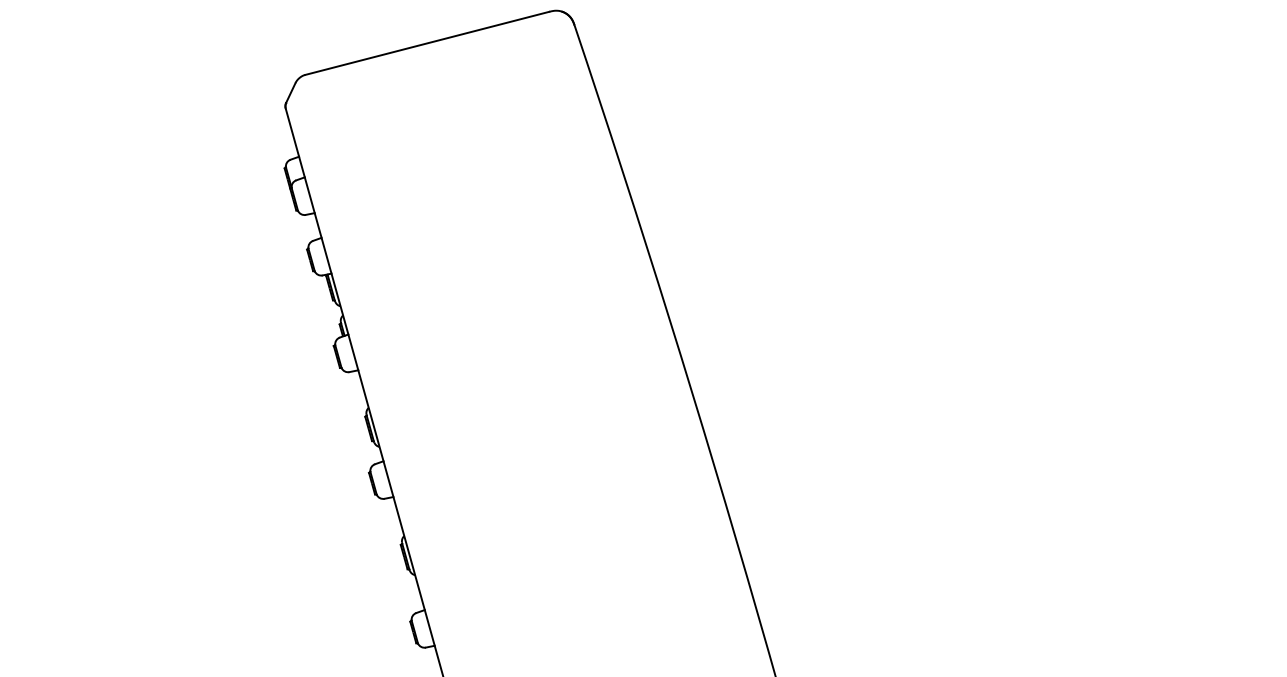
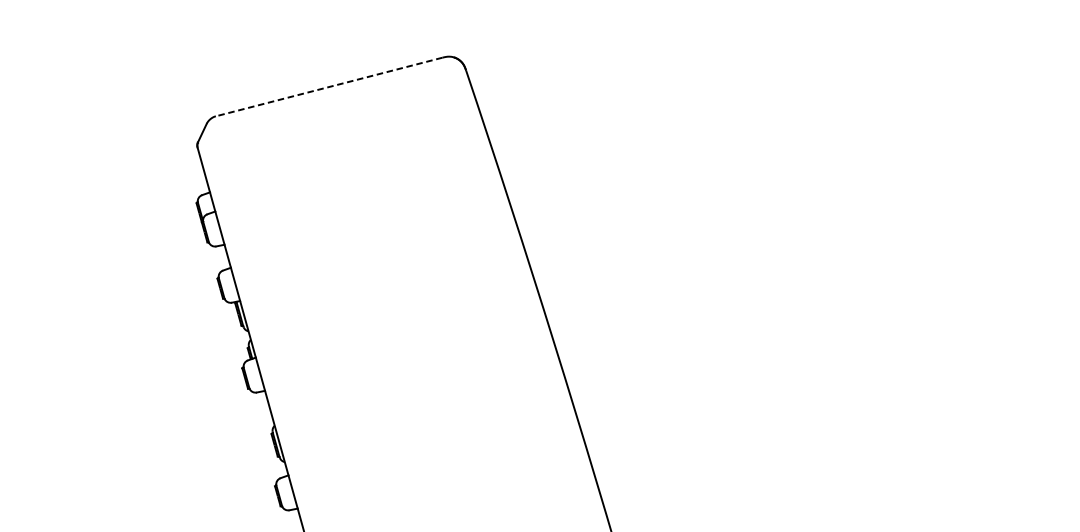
line: (427, 43) -> (329, 87), solid -> dashed

